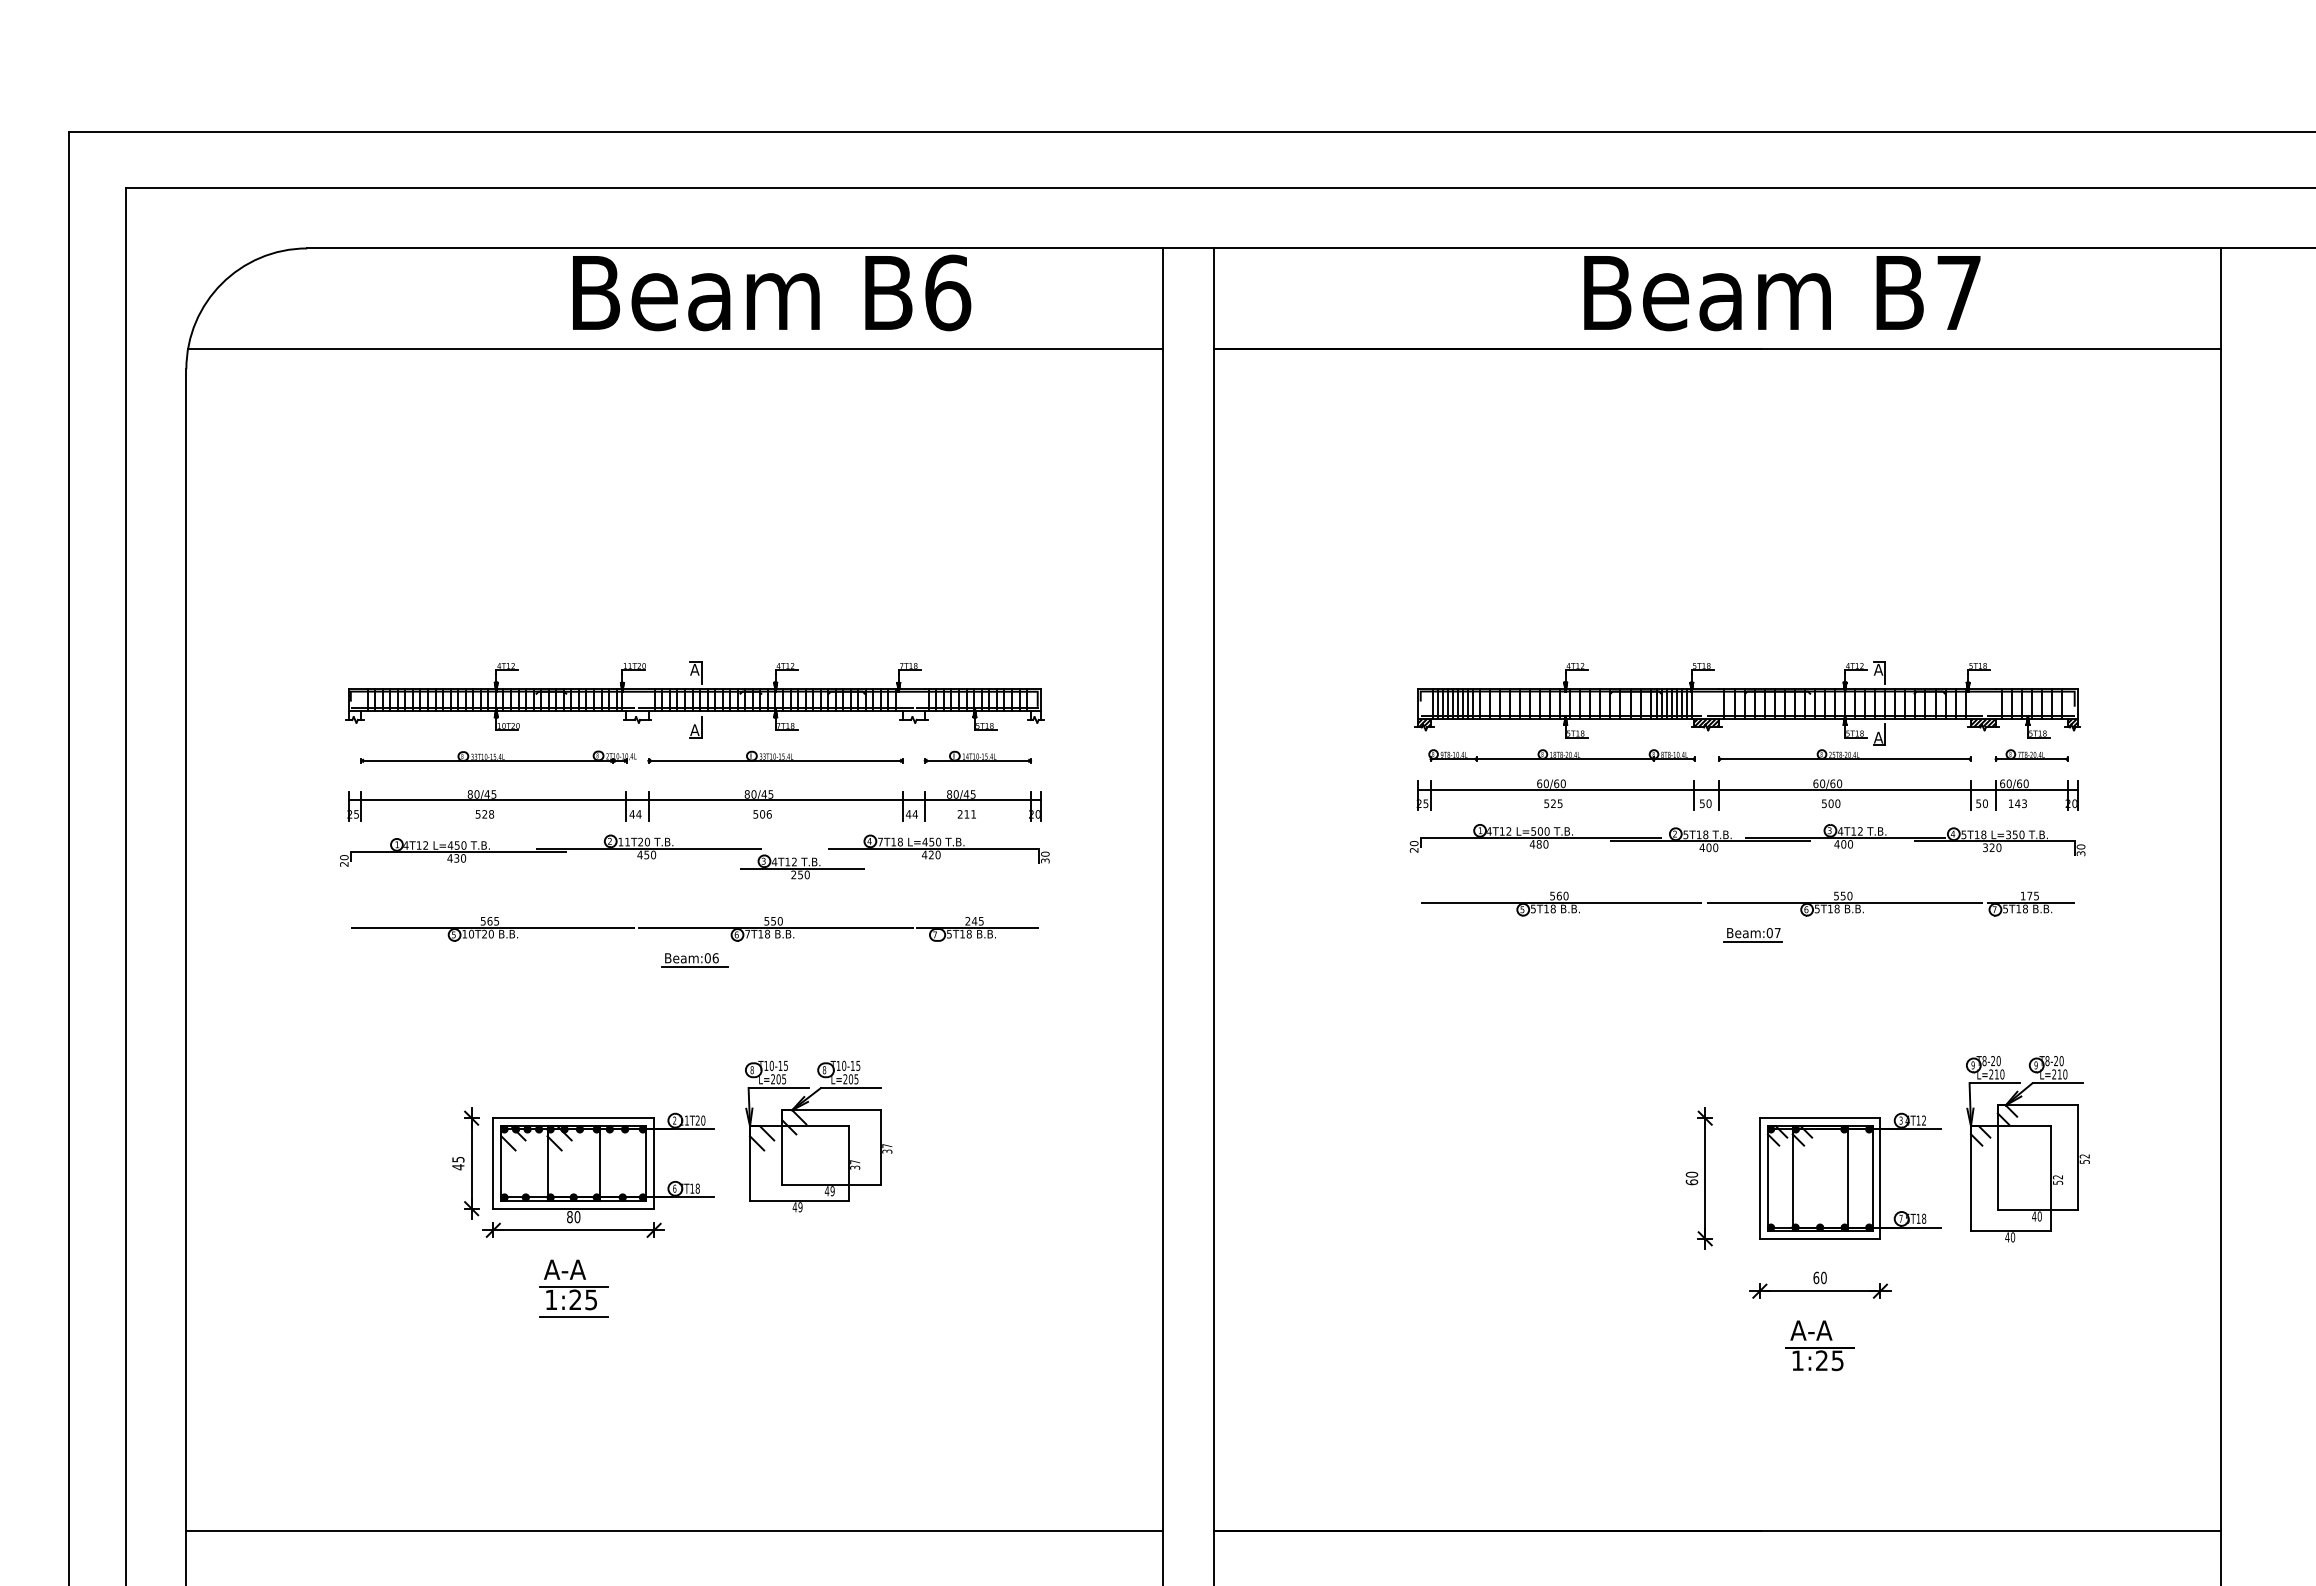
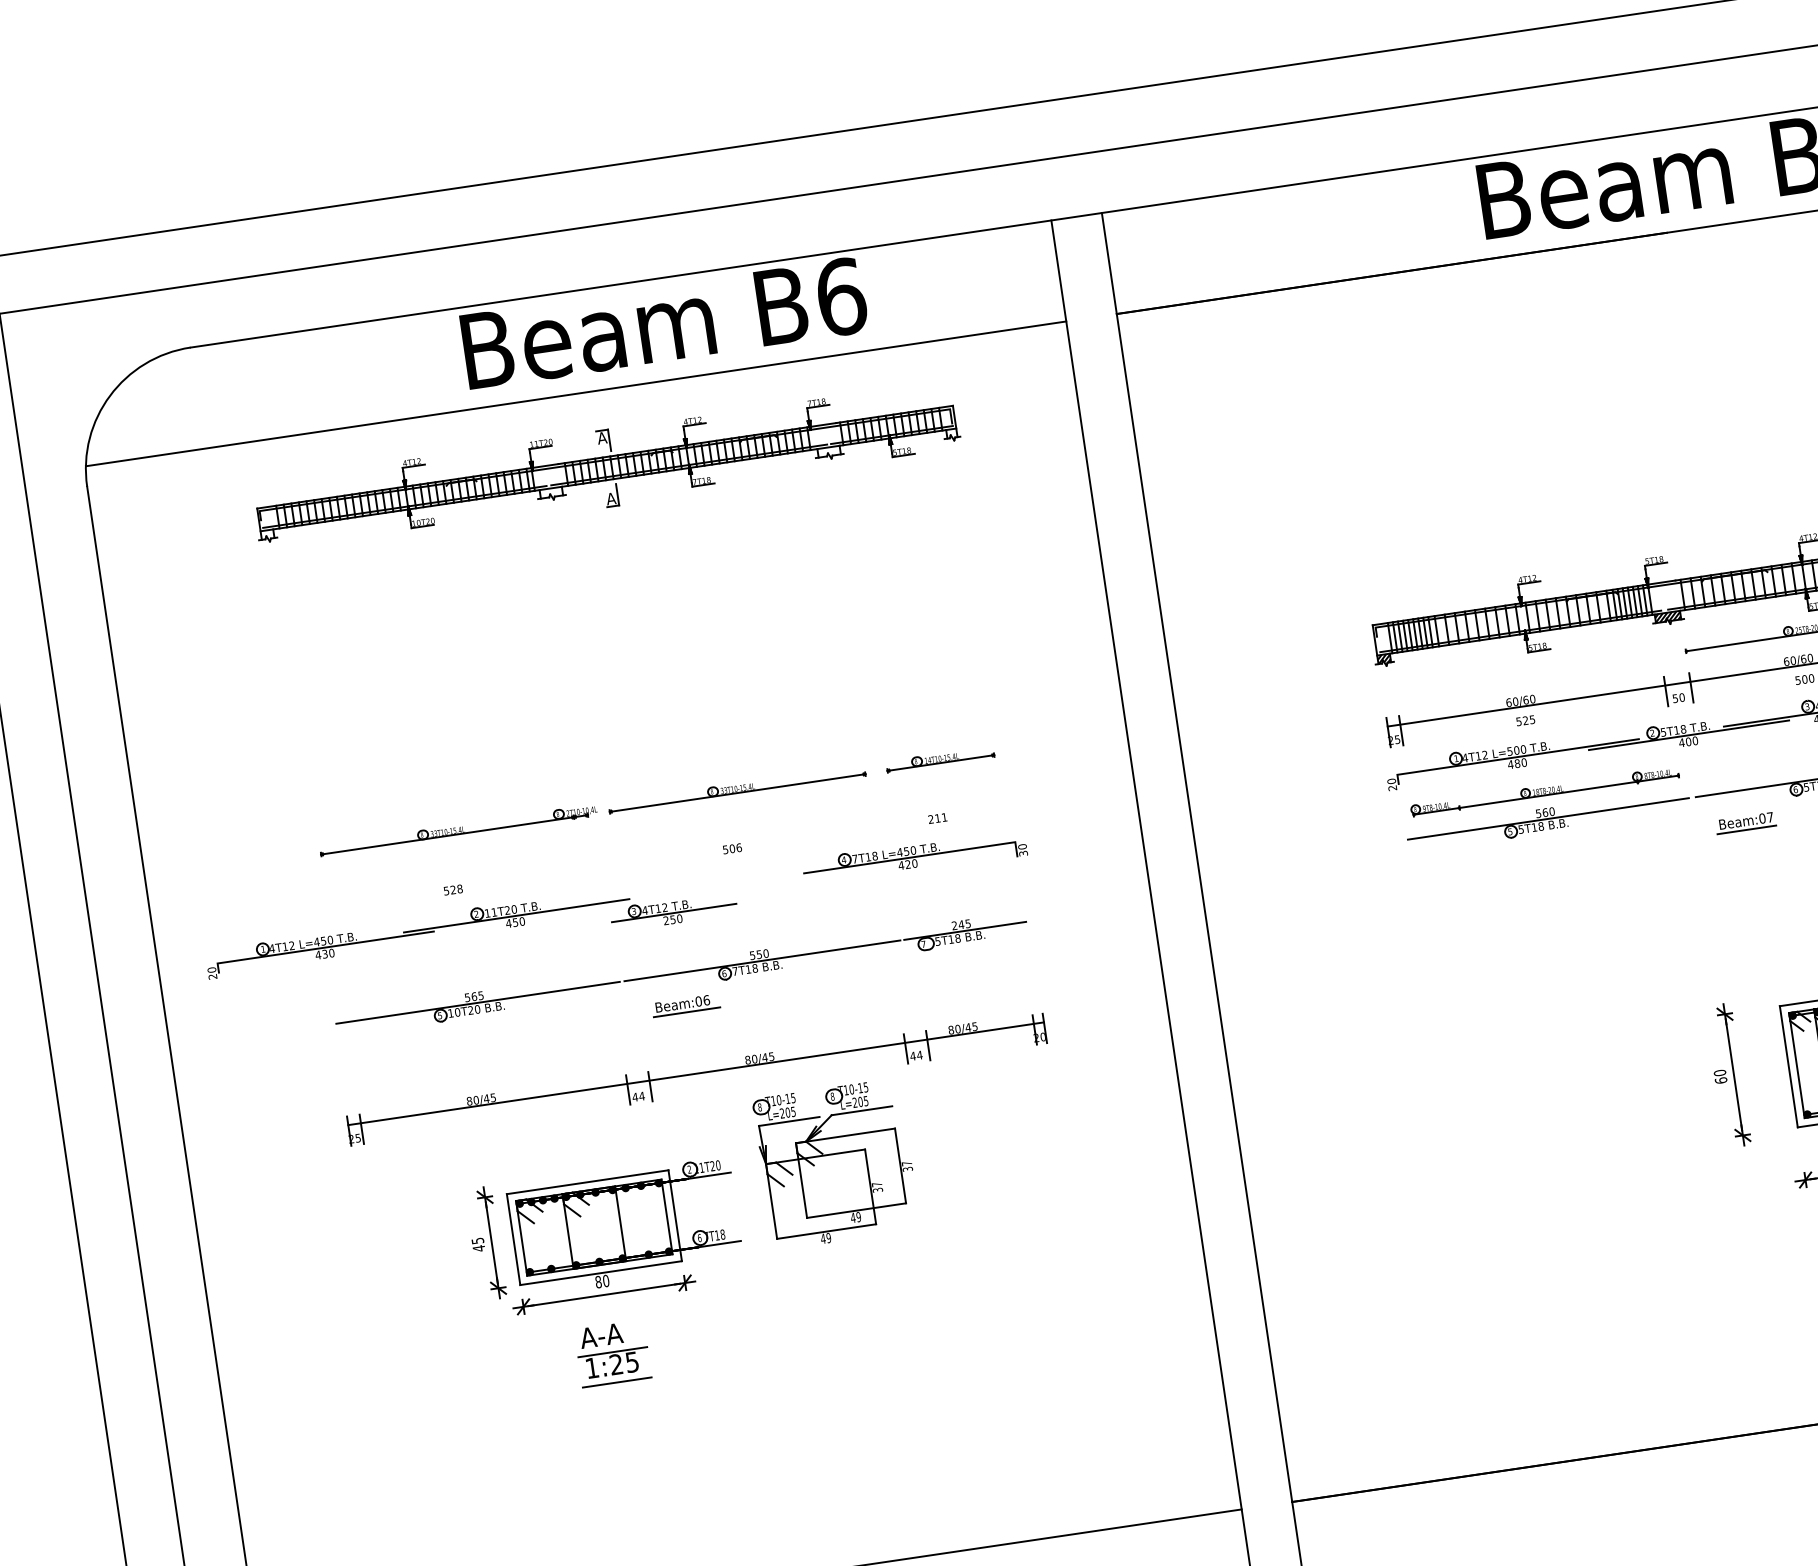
part: (694, 699) -> (606, 468), moved
part: (1561, 755) -> (1544, 791), moved
part: (694, 805) -> (696, 1079), moved
part: (602, 849) -> (470, 923), moved

